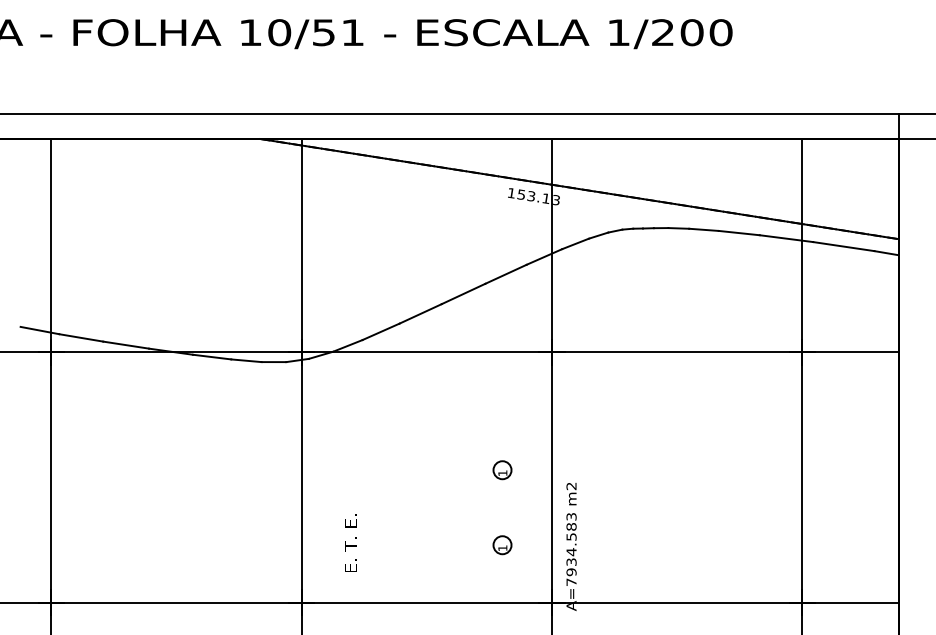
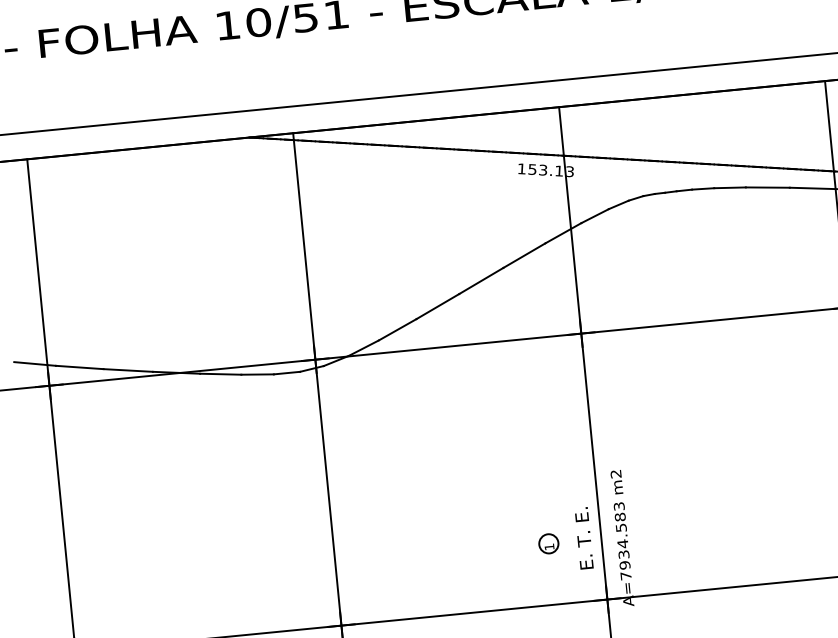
part: (502, 470) -> (541, 464), removed
text: (350, 542) -> (583, 537), moved

